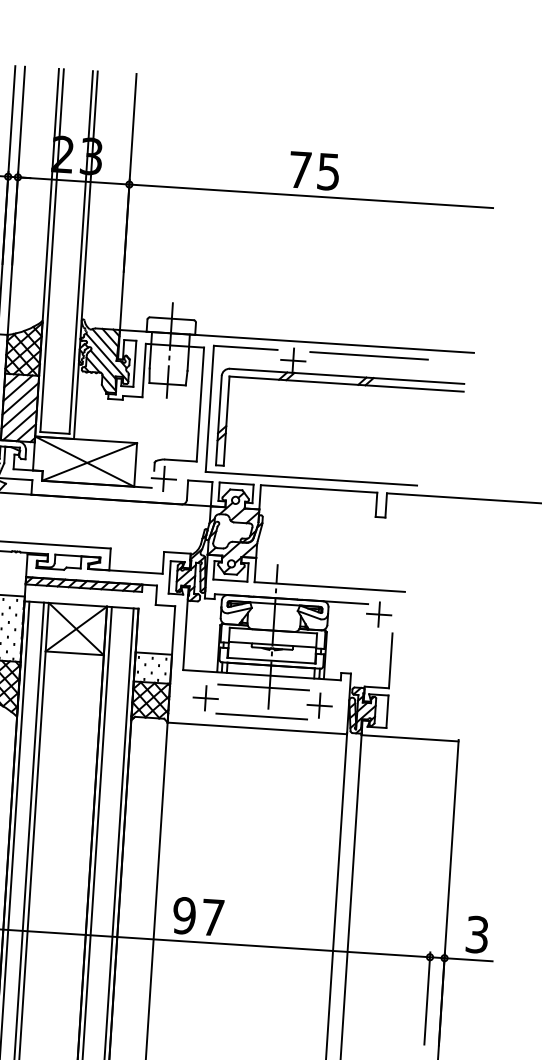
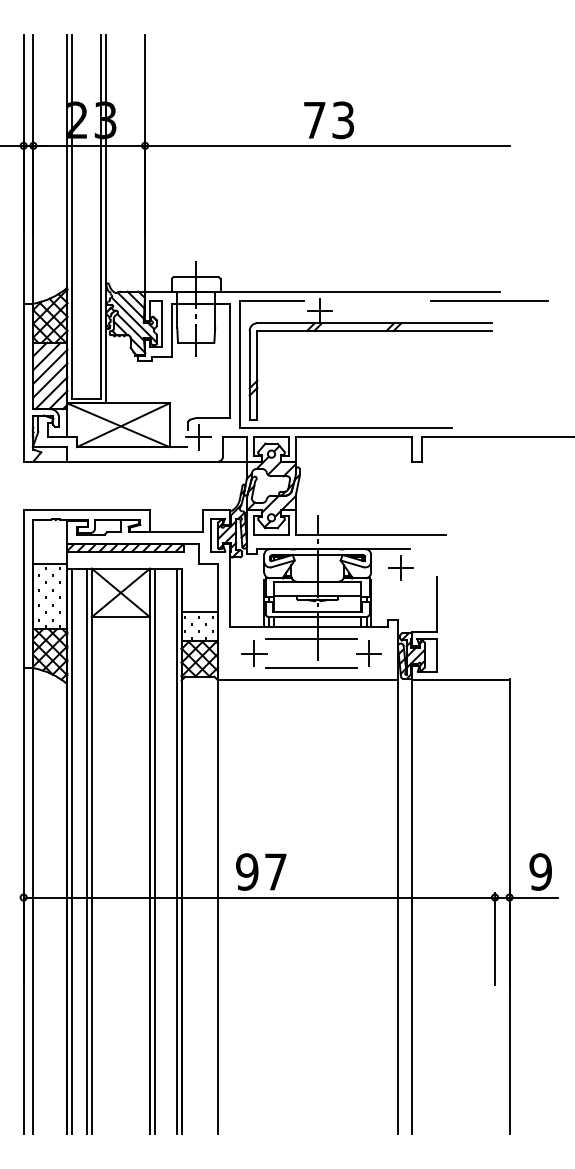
text: (329, 171) -> (343, 119), 75 -> 73
line: (369, 355) -> (489, 300), moved
part: (378, 614) -> (400, 567), moved
text: (477, 934) -> (540, 871), 3 -> 9

